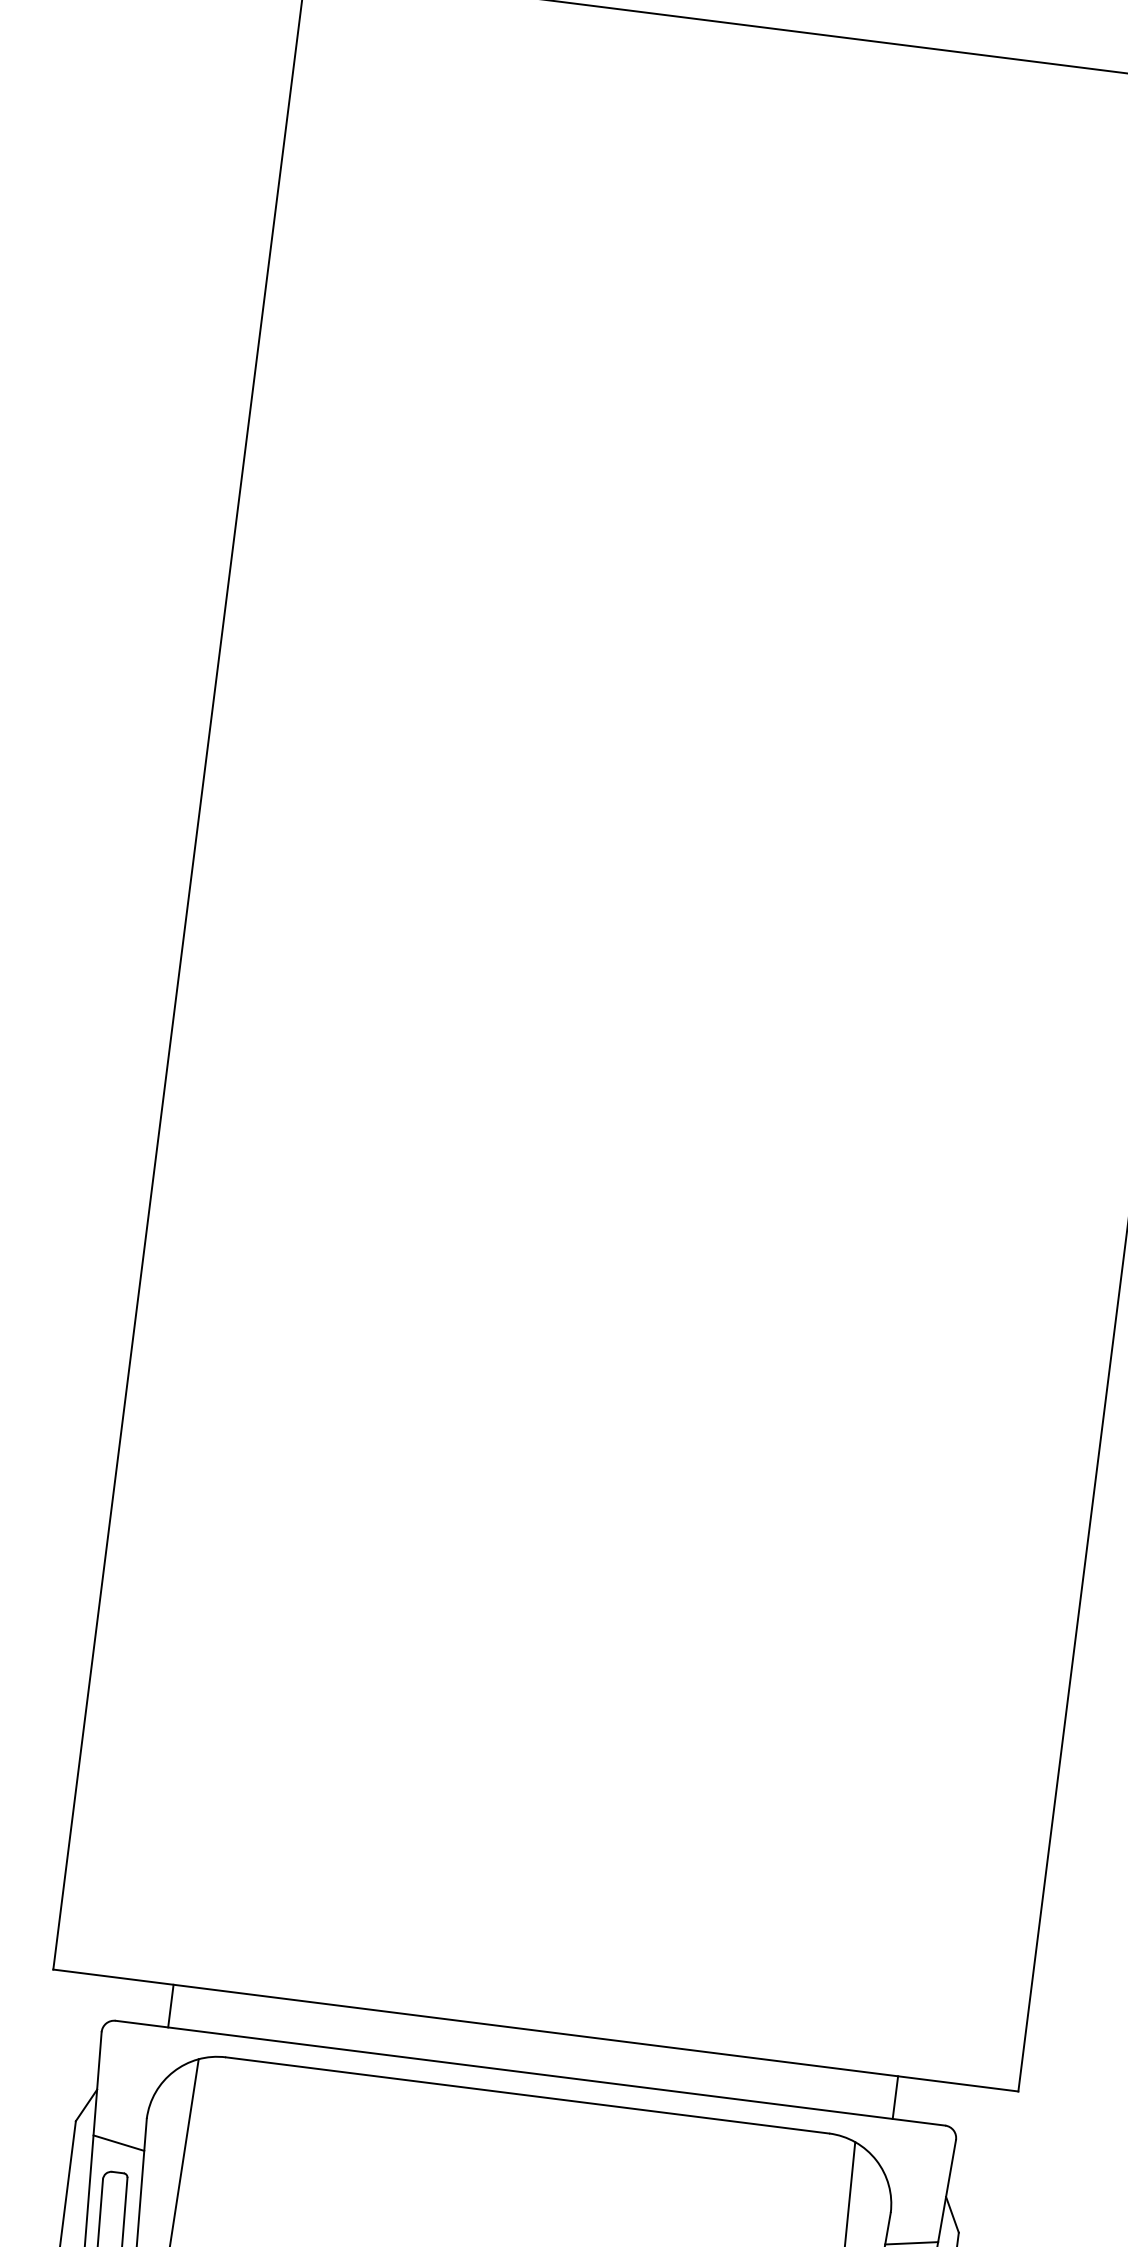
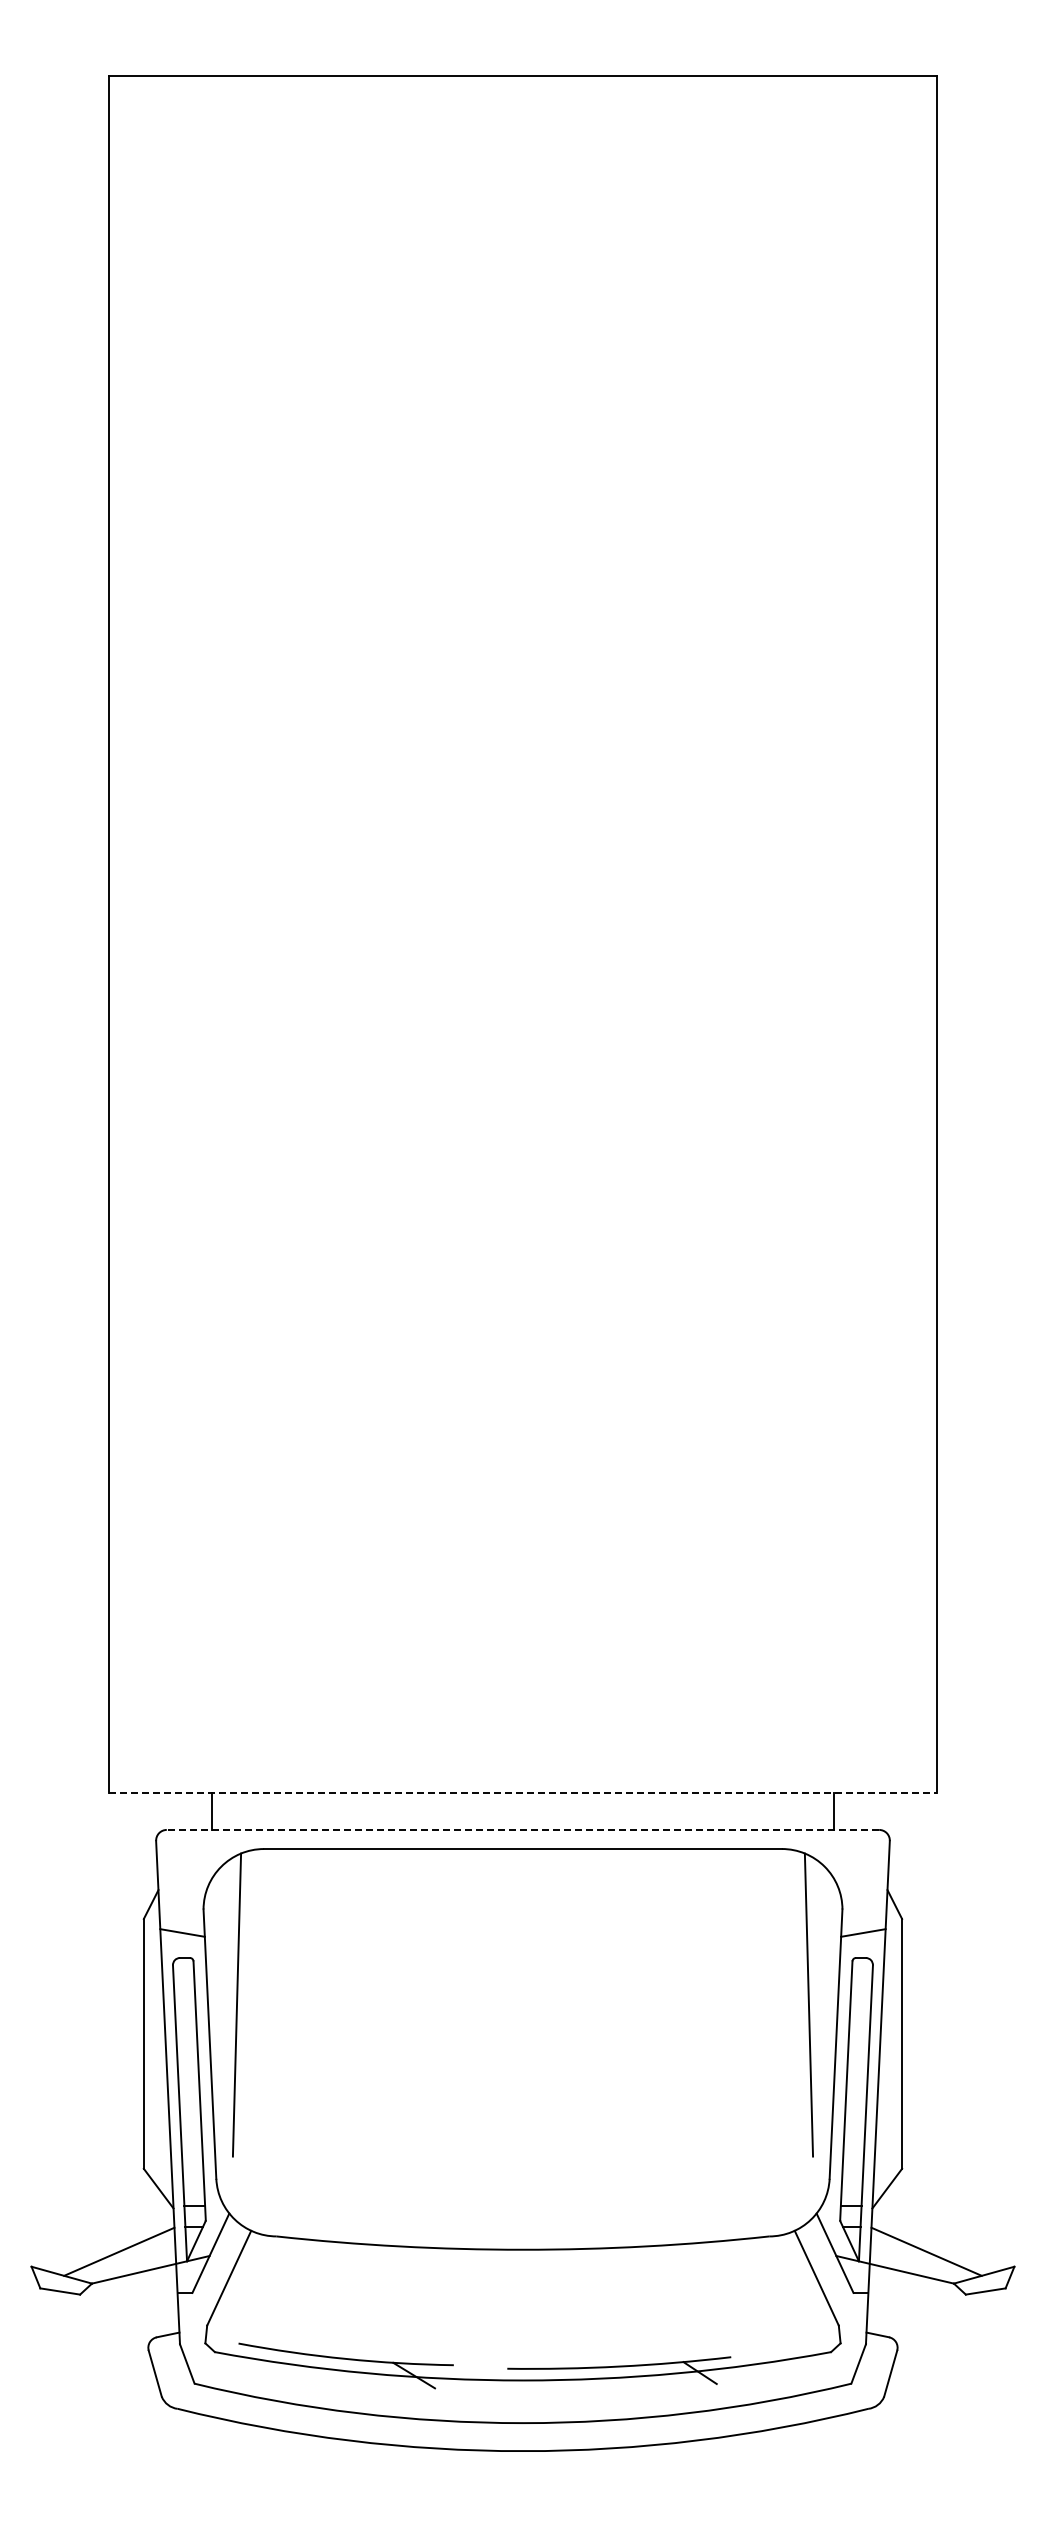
line: (536, 2030) -> (523, 1793), solid -> dashed
line: (529, 2072) -> (522, 1829), solid -> dashed

